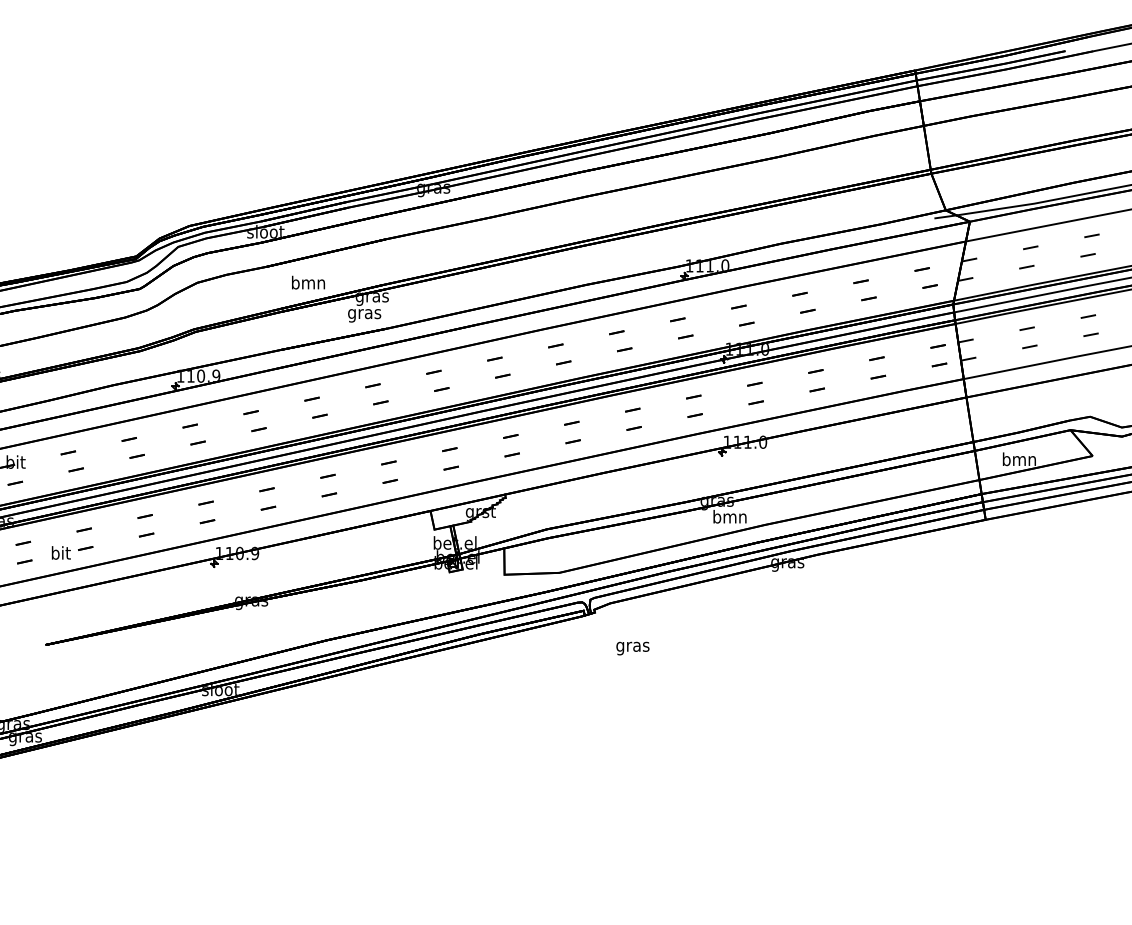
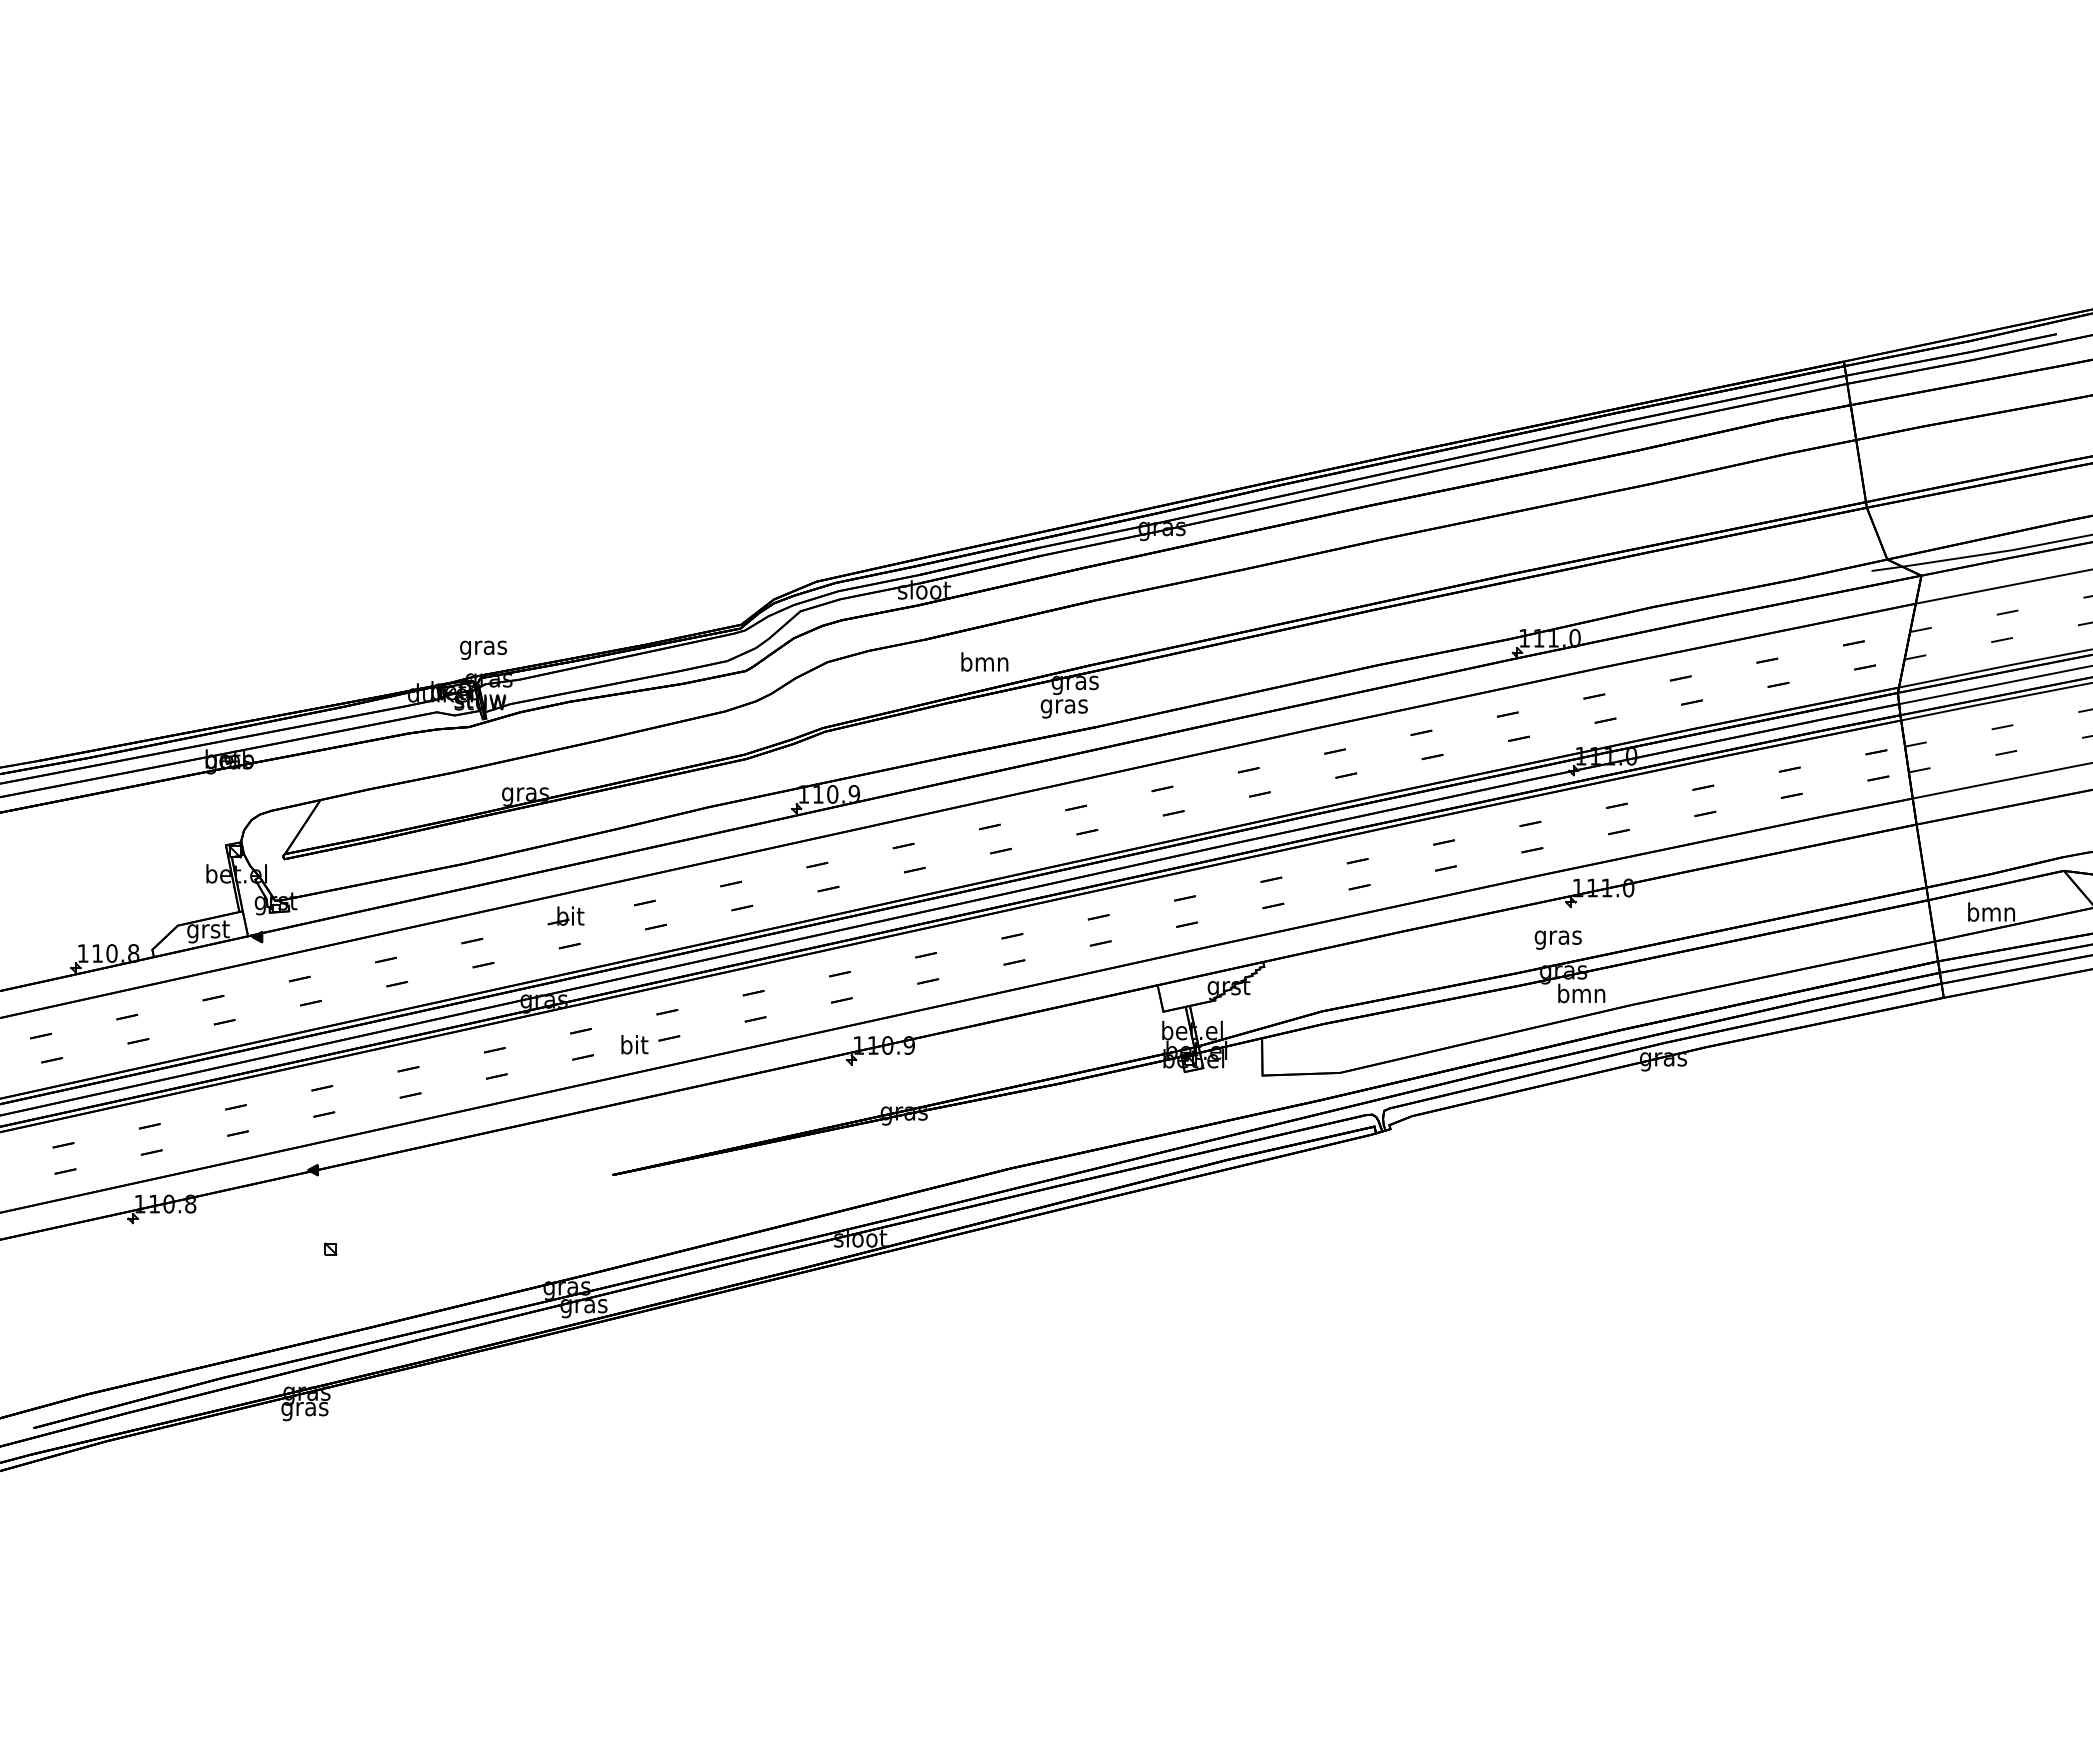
text: (632, 648) -> (1557, 939), moved

